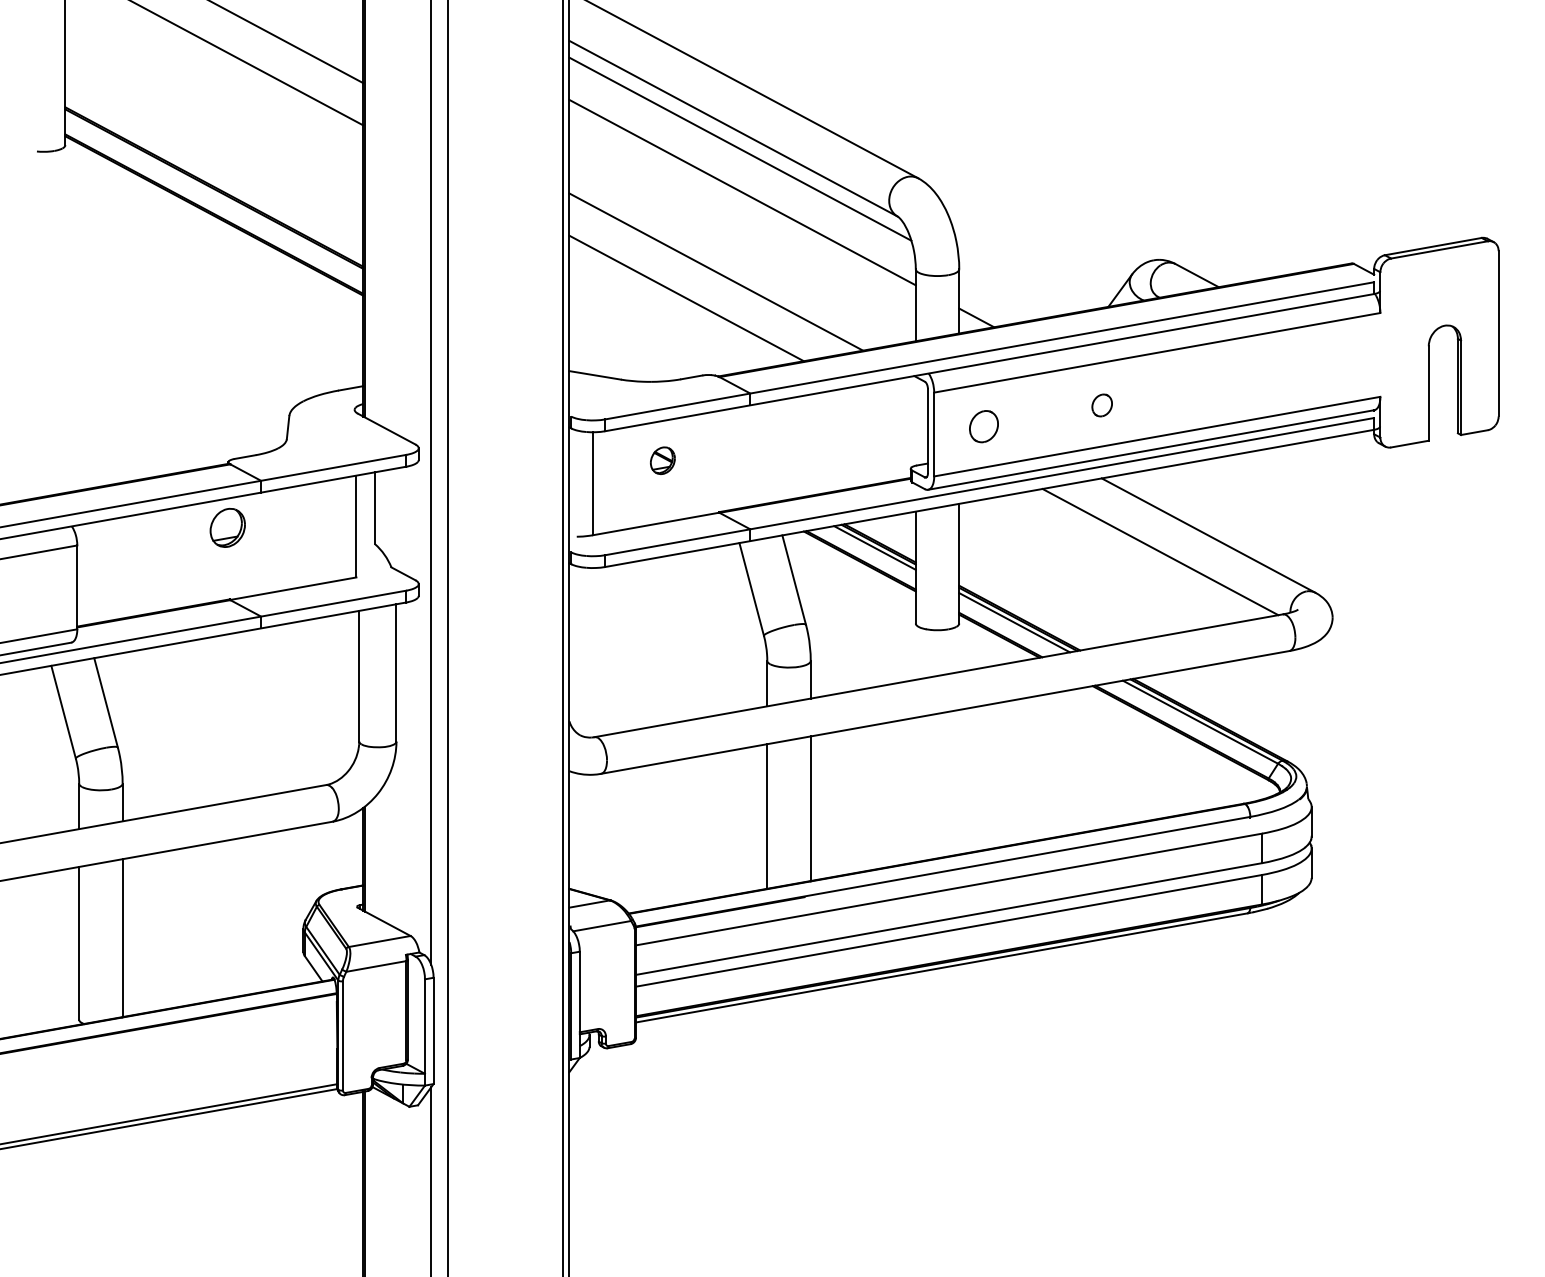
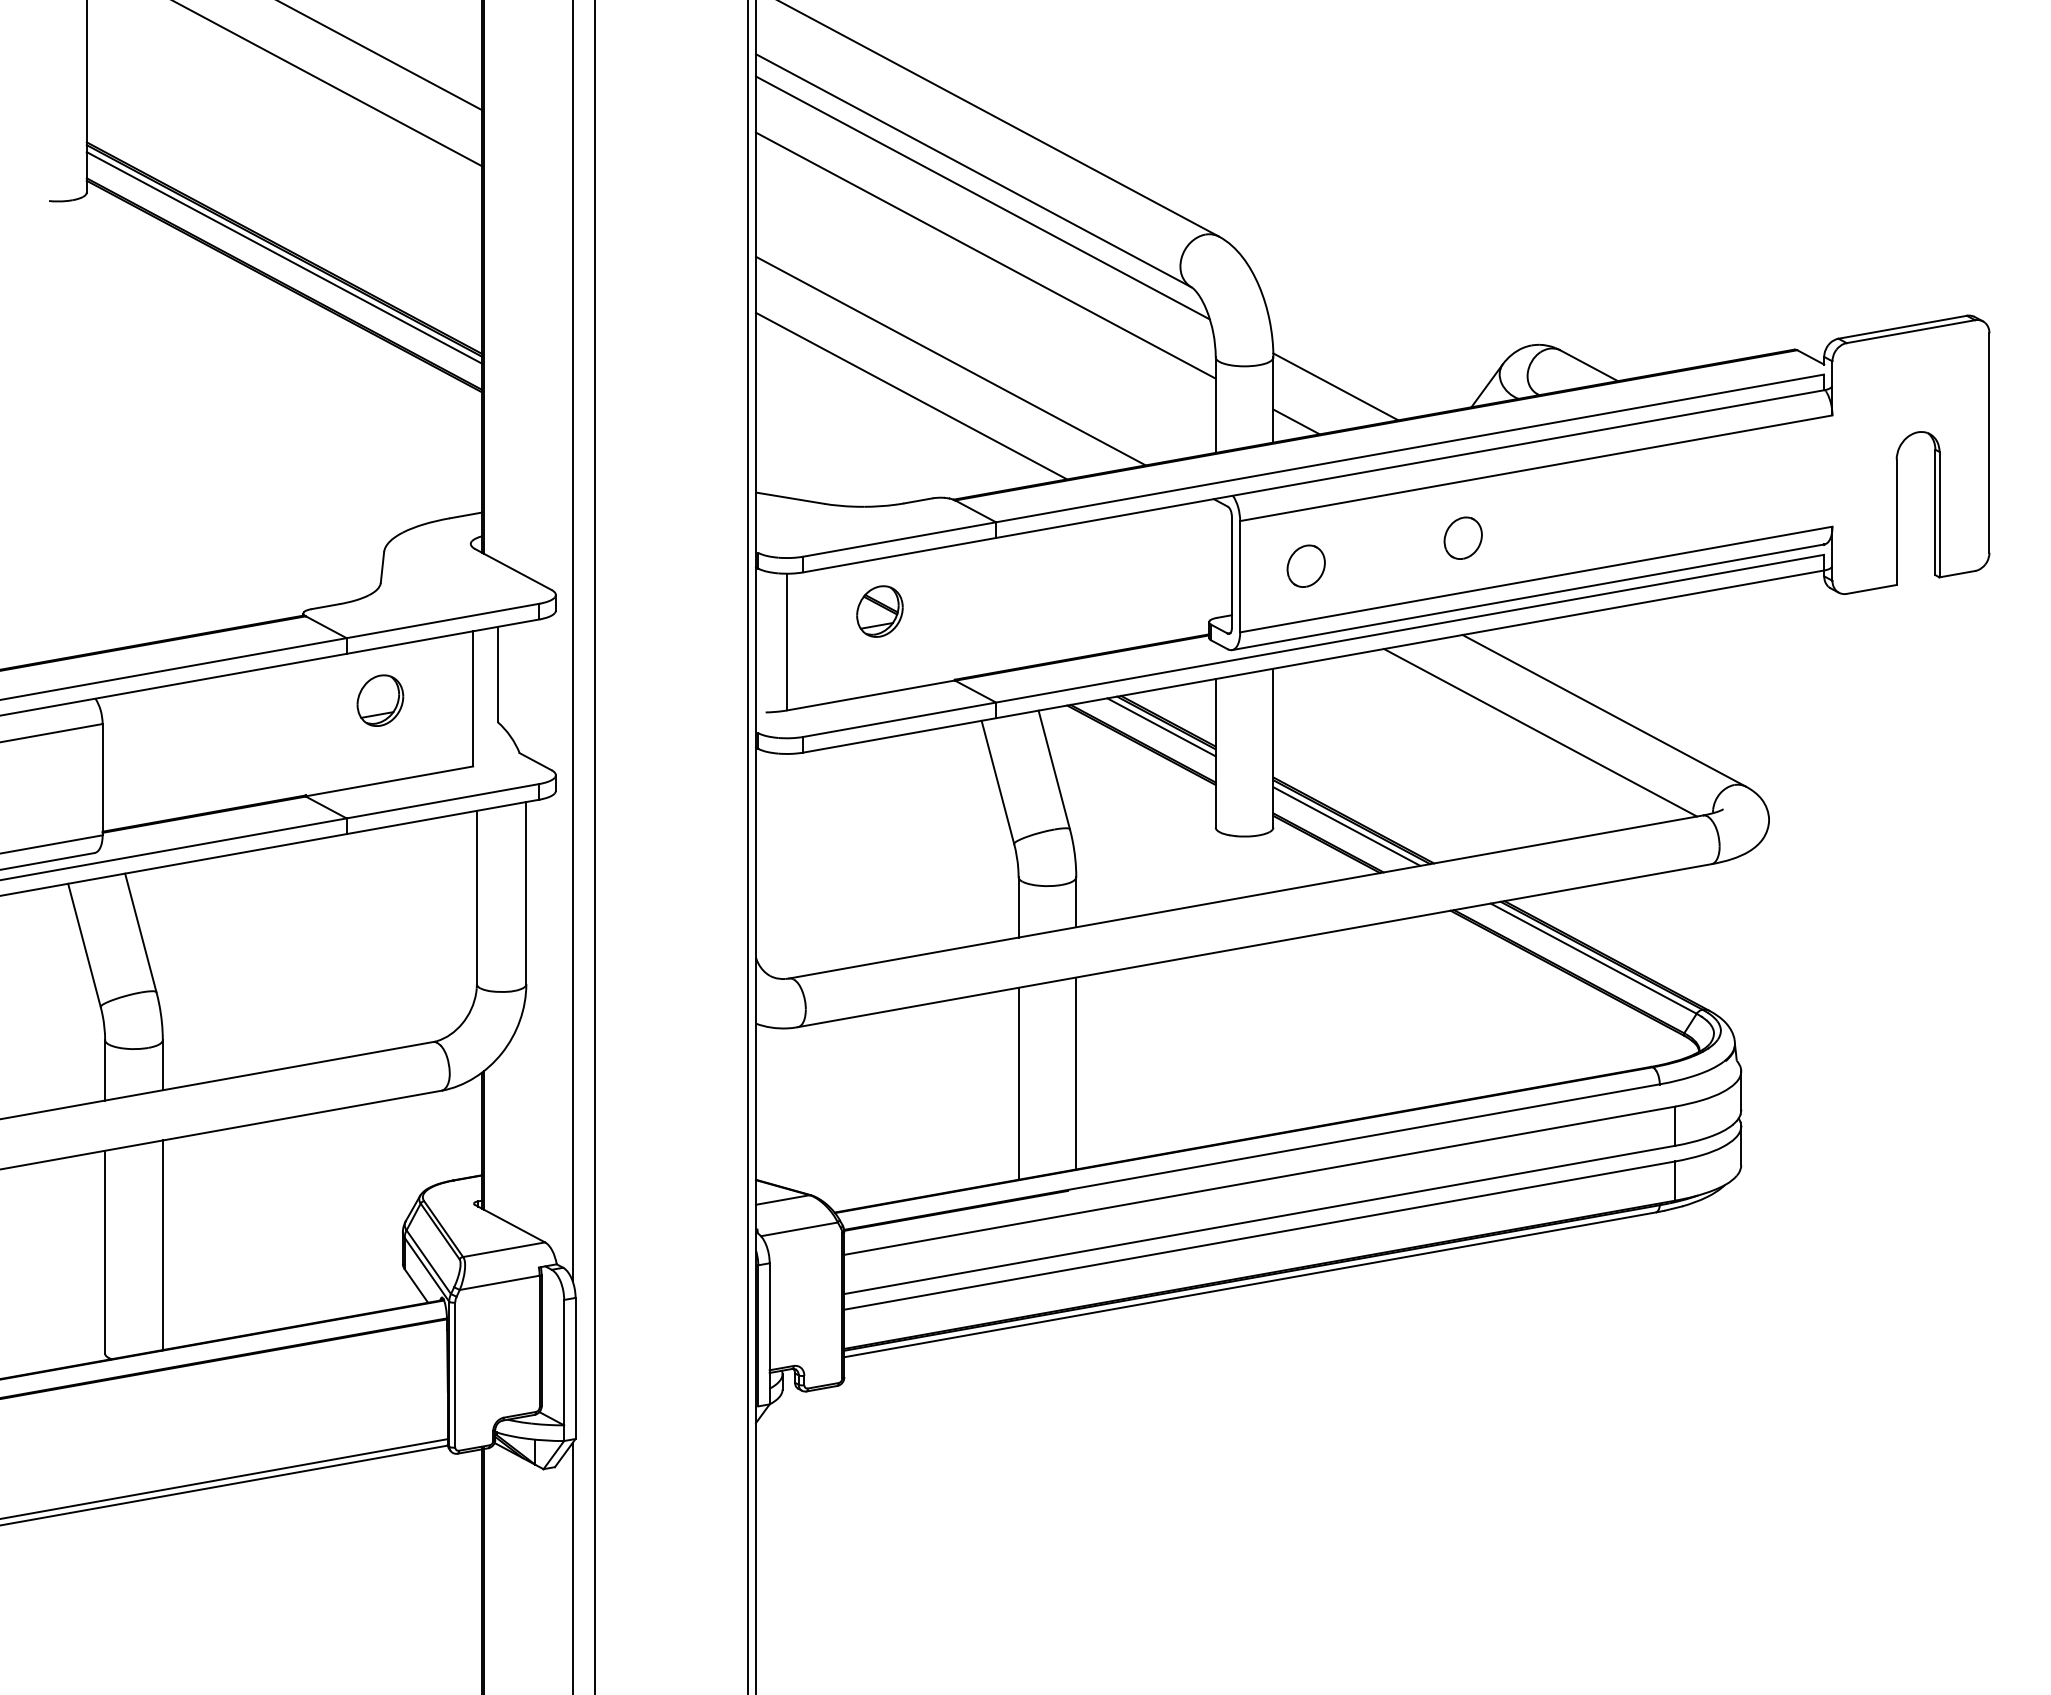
line: (214, 194) -> (284, 257), added
line: (1006, 291) -> (1335, 386), added
part: (1101, 404) -> (1462, 537), size x1.43
part: (662, 460) -> (879, 611), size x1.43
part: (227, 527) -> (380, 700), moved

